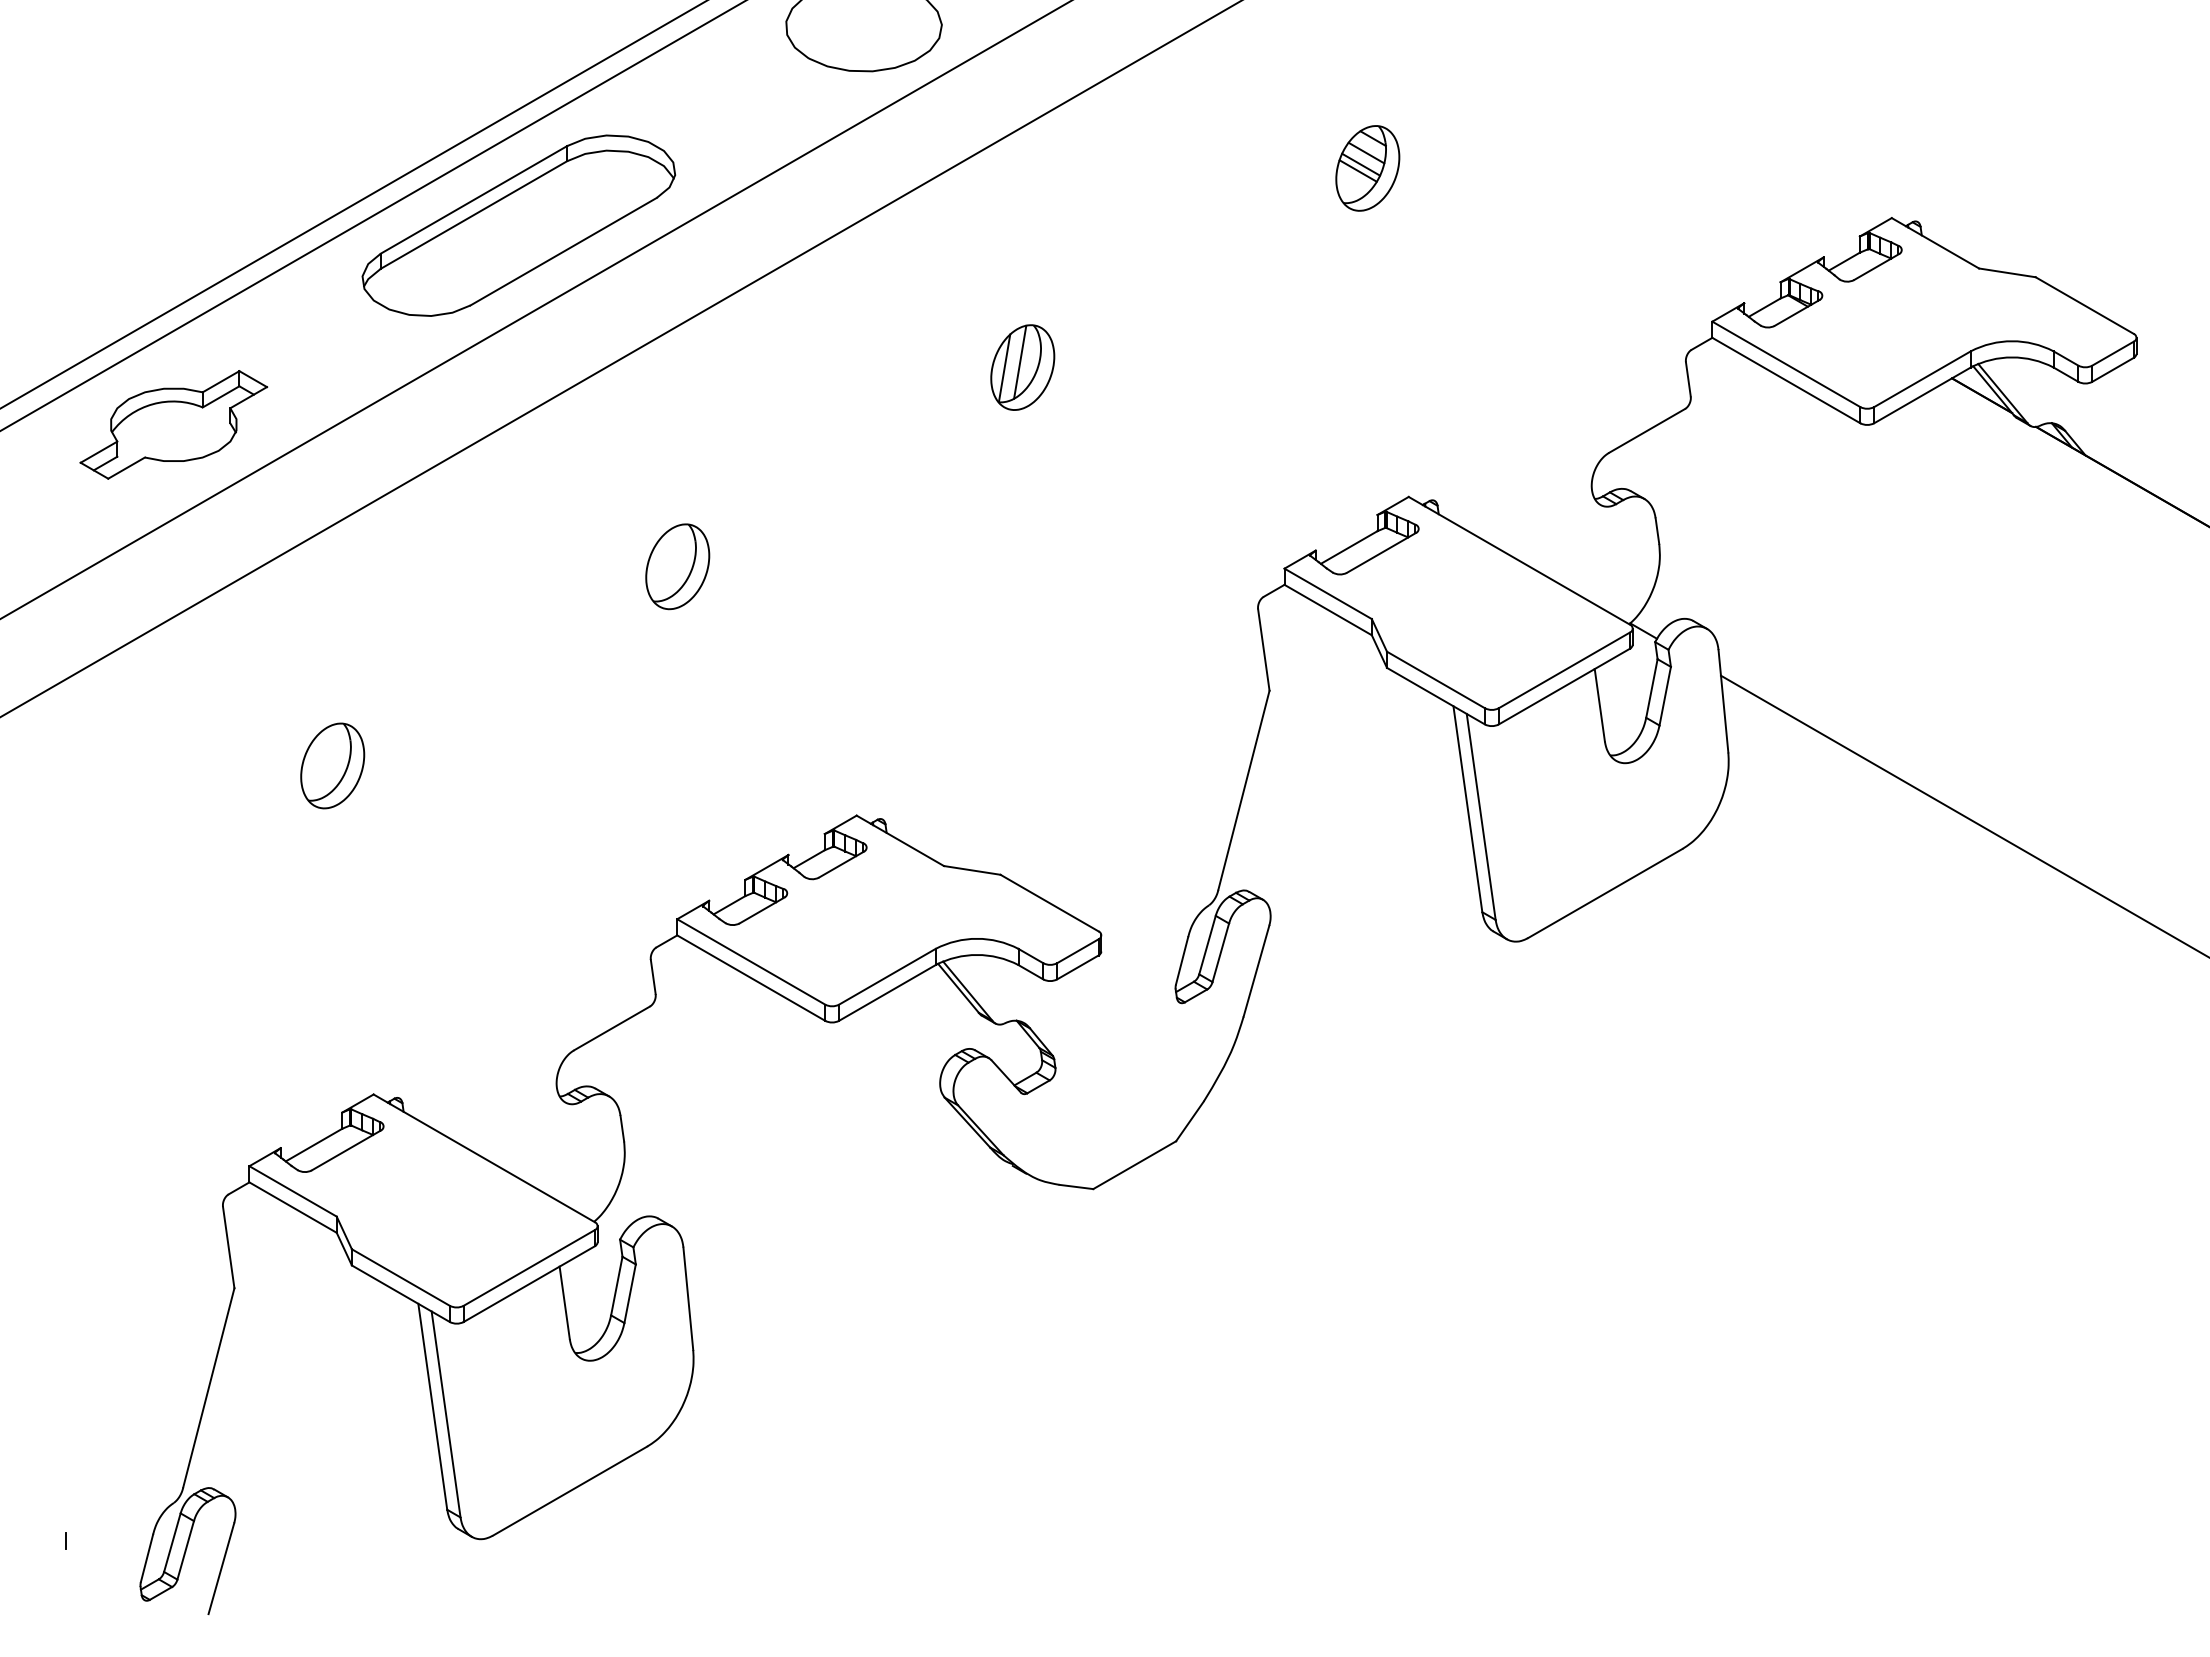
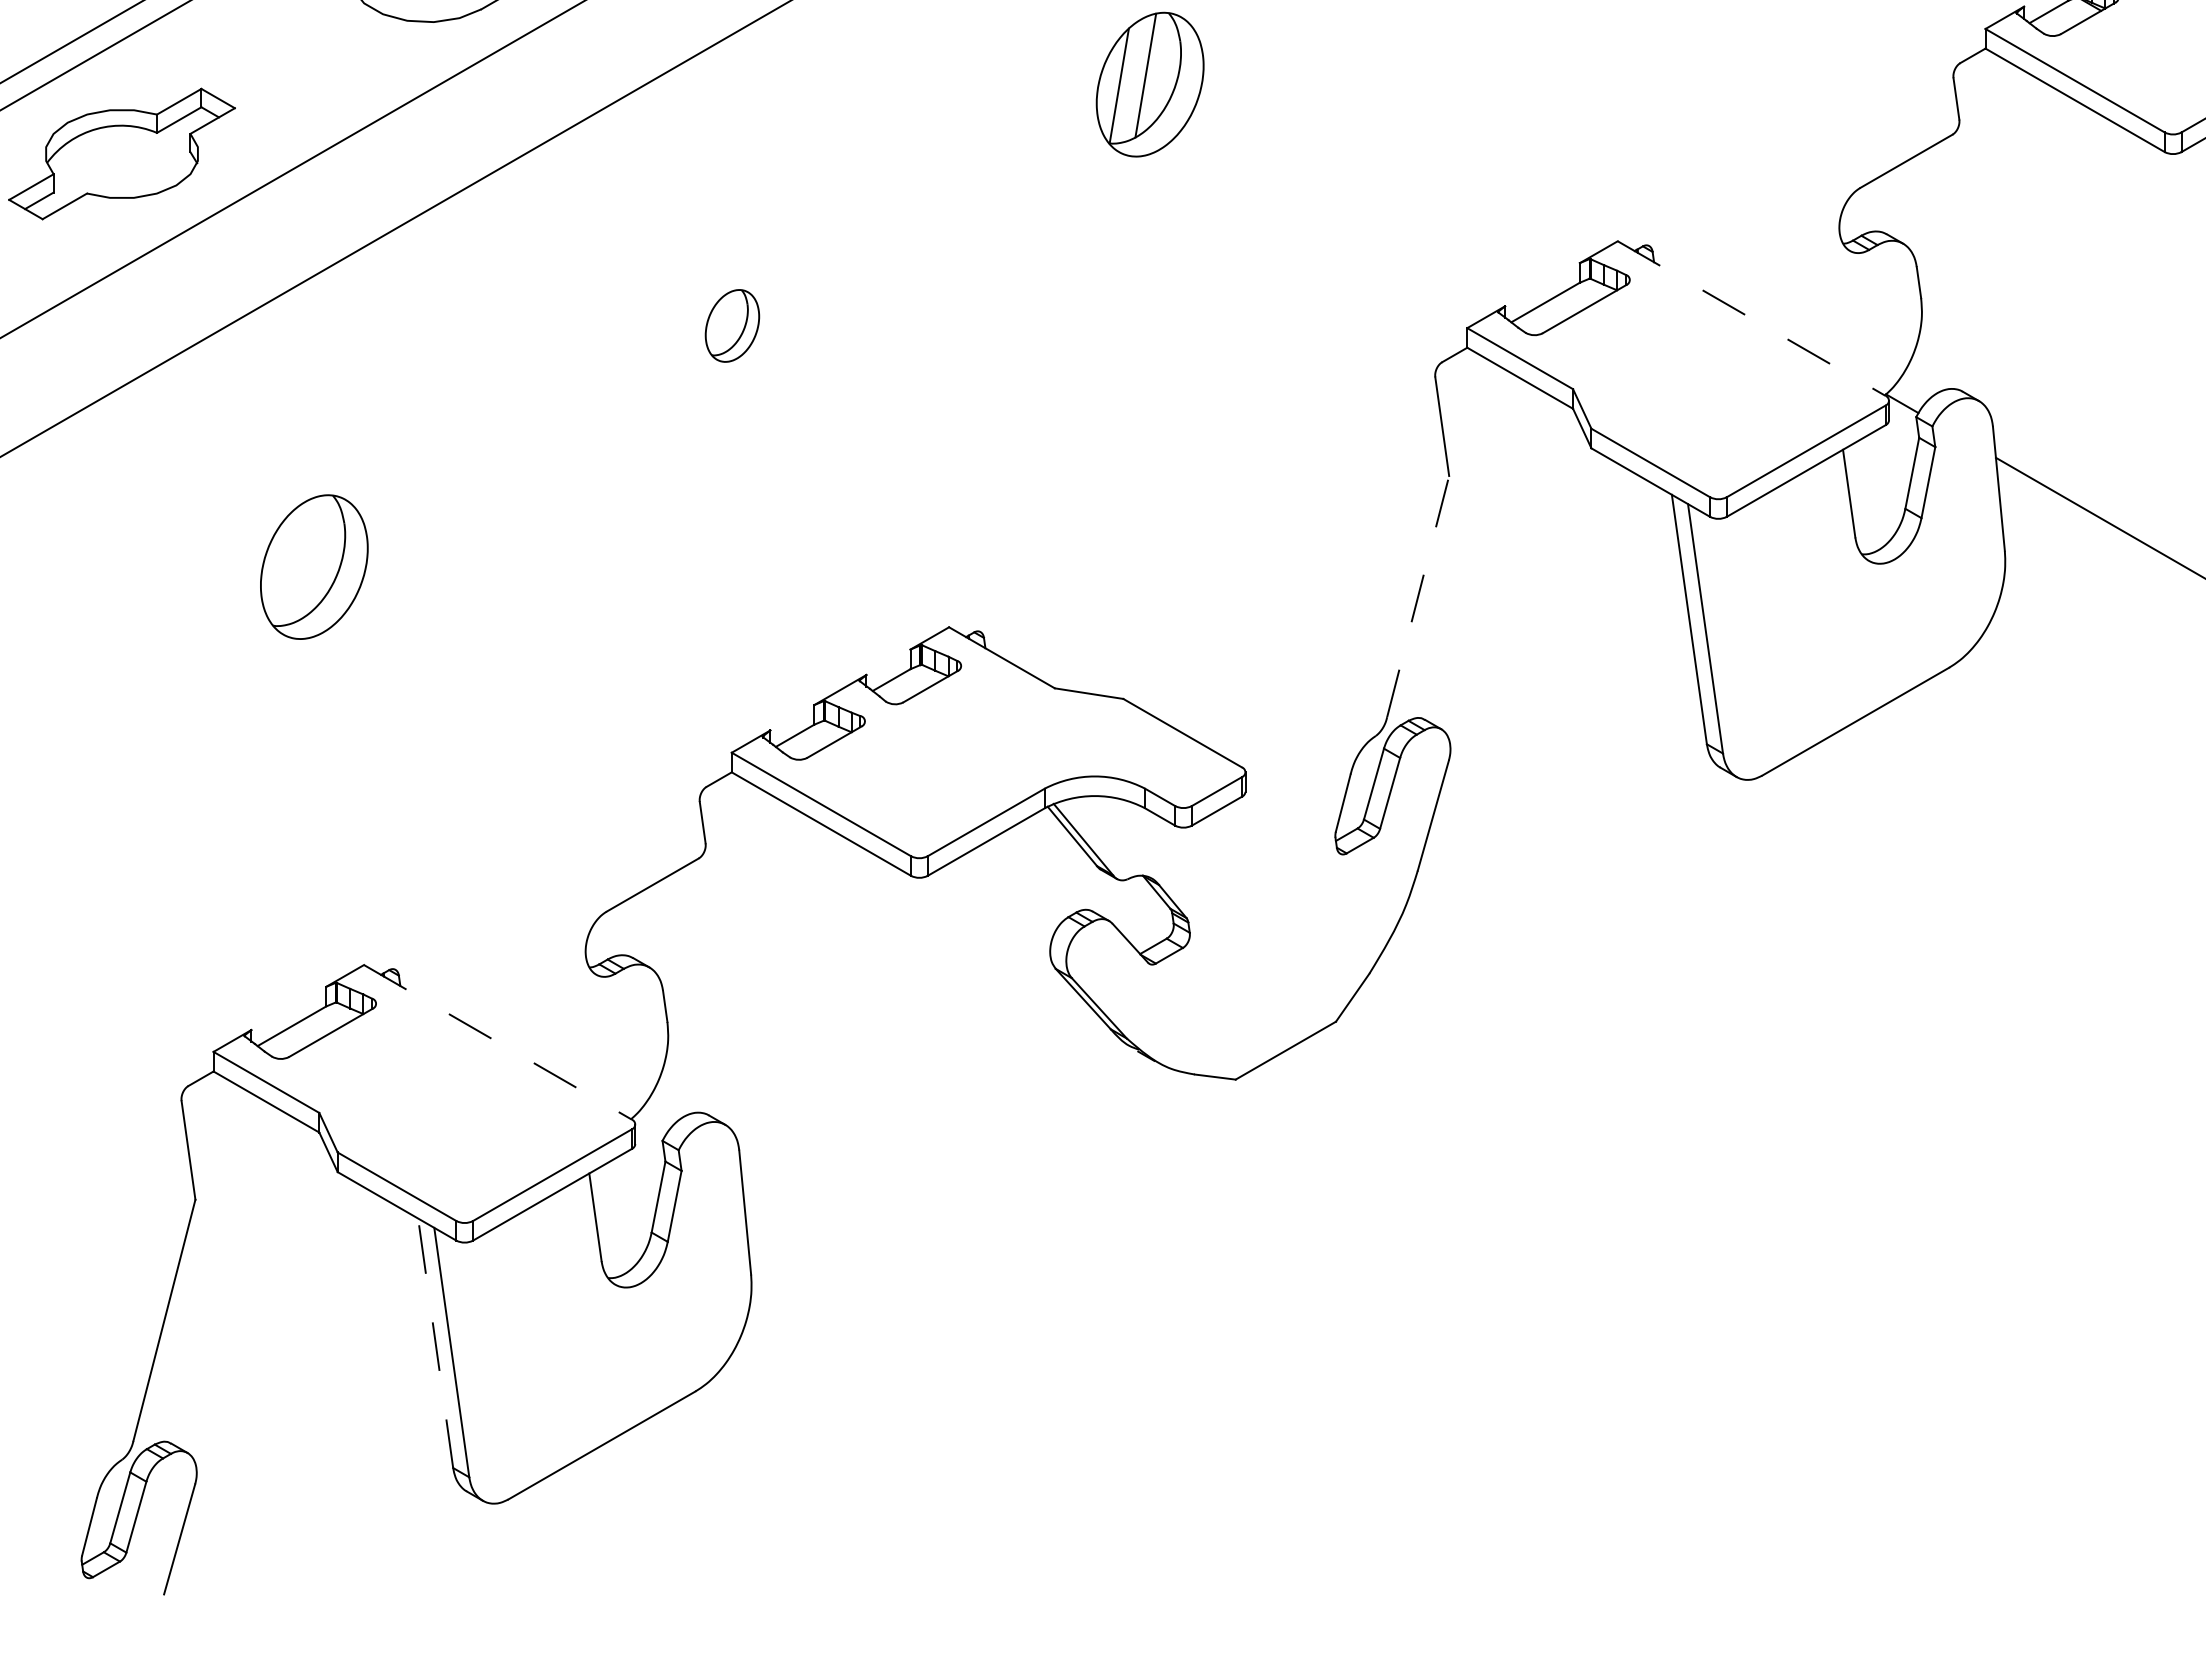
part: (1022, 367) -> (1149, 84), size x1.4
line: (1519, 560) -> (1751, 318), solid -> dashed
part: (677, 566) -> (732, 325), size x0.7
part: (332, 765) -> (314, 566), size x1.4
line: (1243, 790) -> (1417, 596), solid -> dashed
line: (484, 1158) -> (498, 1042), solid -> dashed
line: (432, 1406) -> (435, 1342), solid -> dashed

